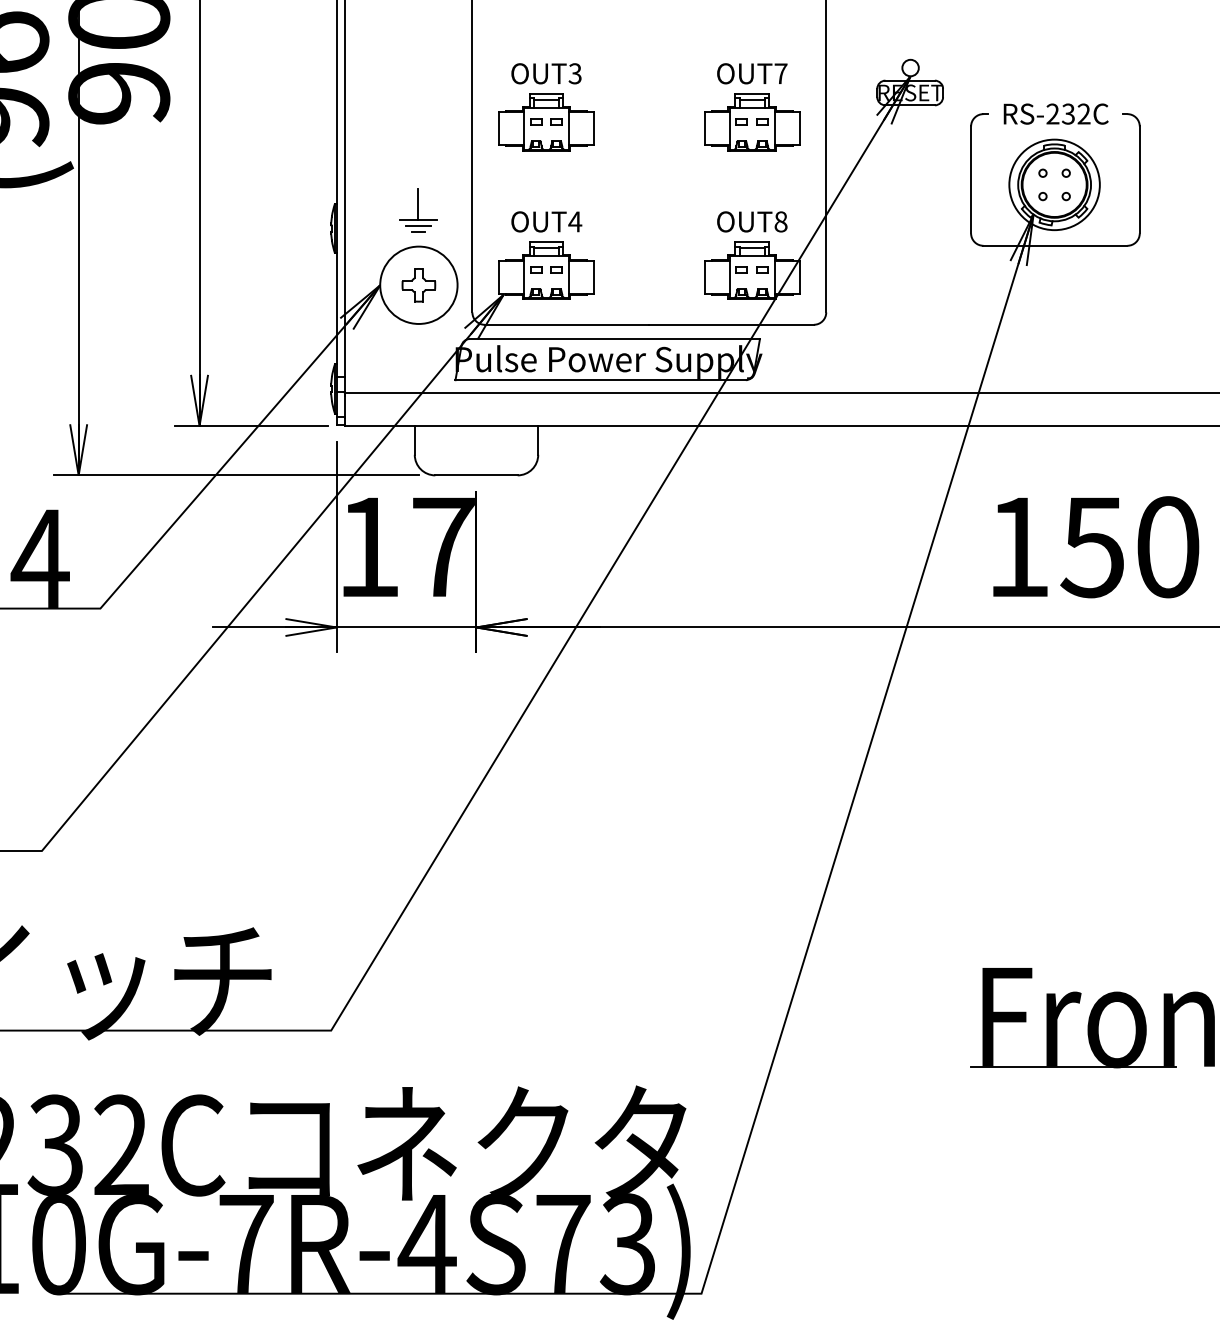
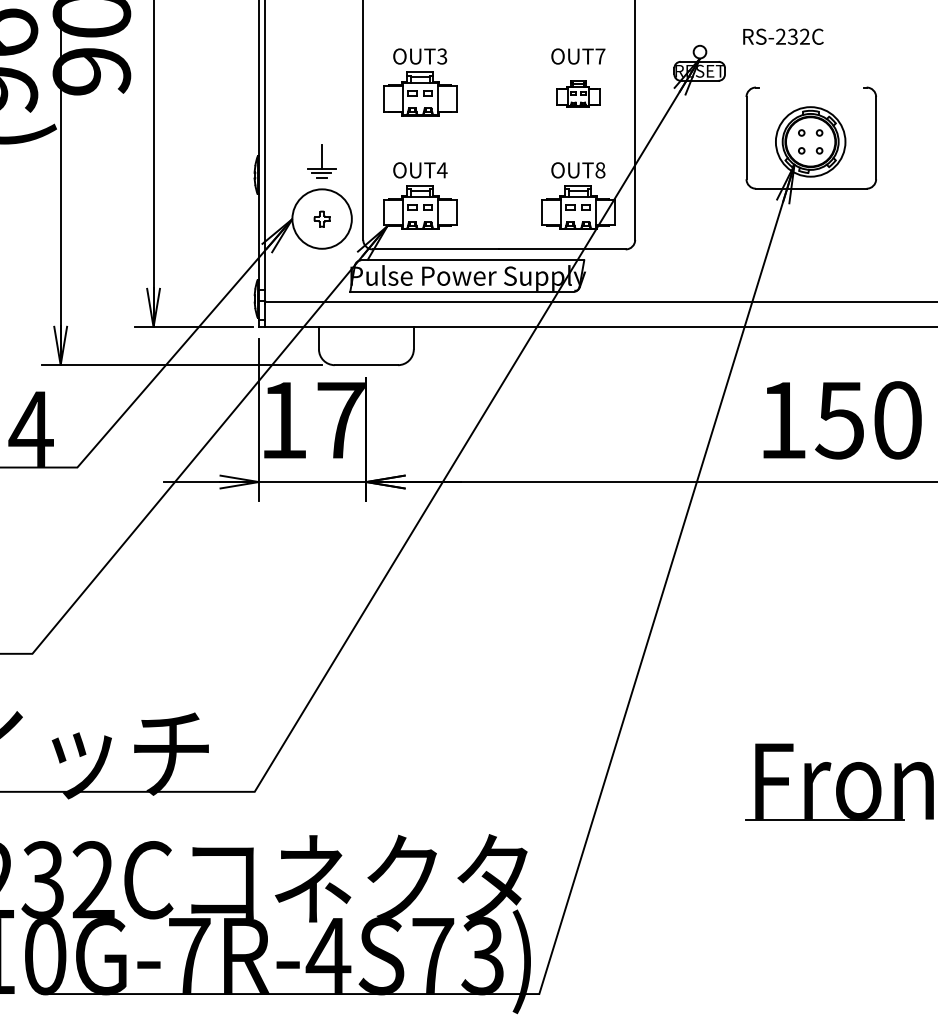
text: (1055, 113) -> (782, 36), moved
part: (752, 122) -> (578, 93), size x0.6
part: (418, 285) -> (321, 219), size x0.6

